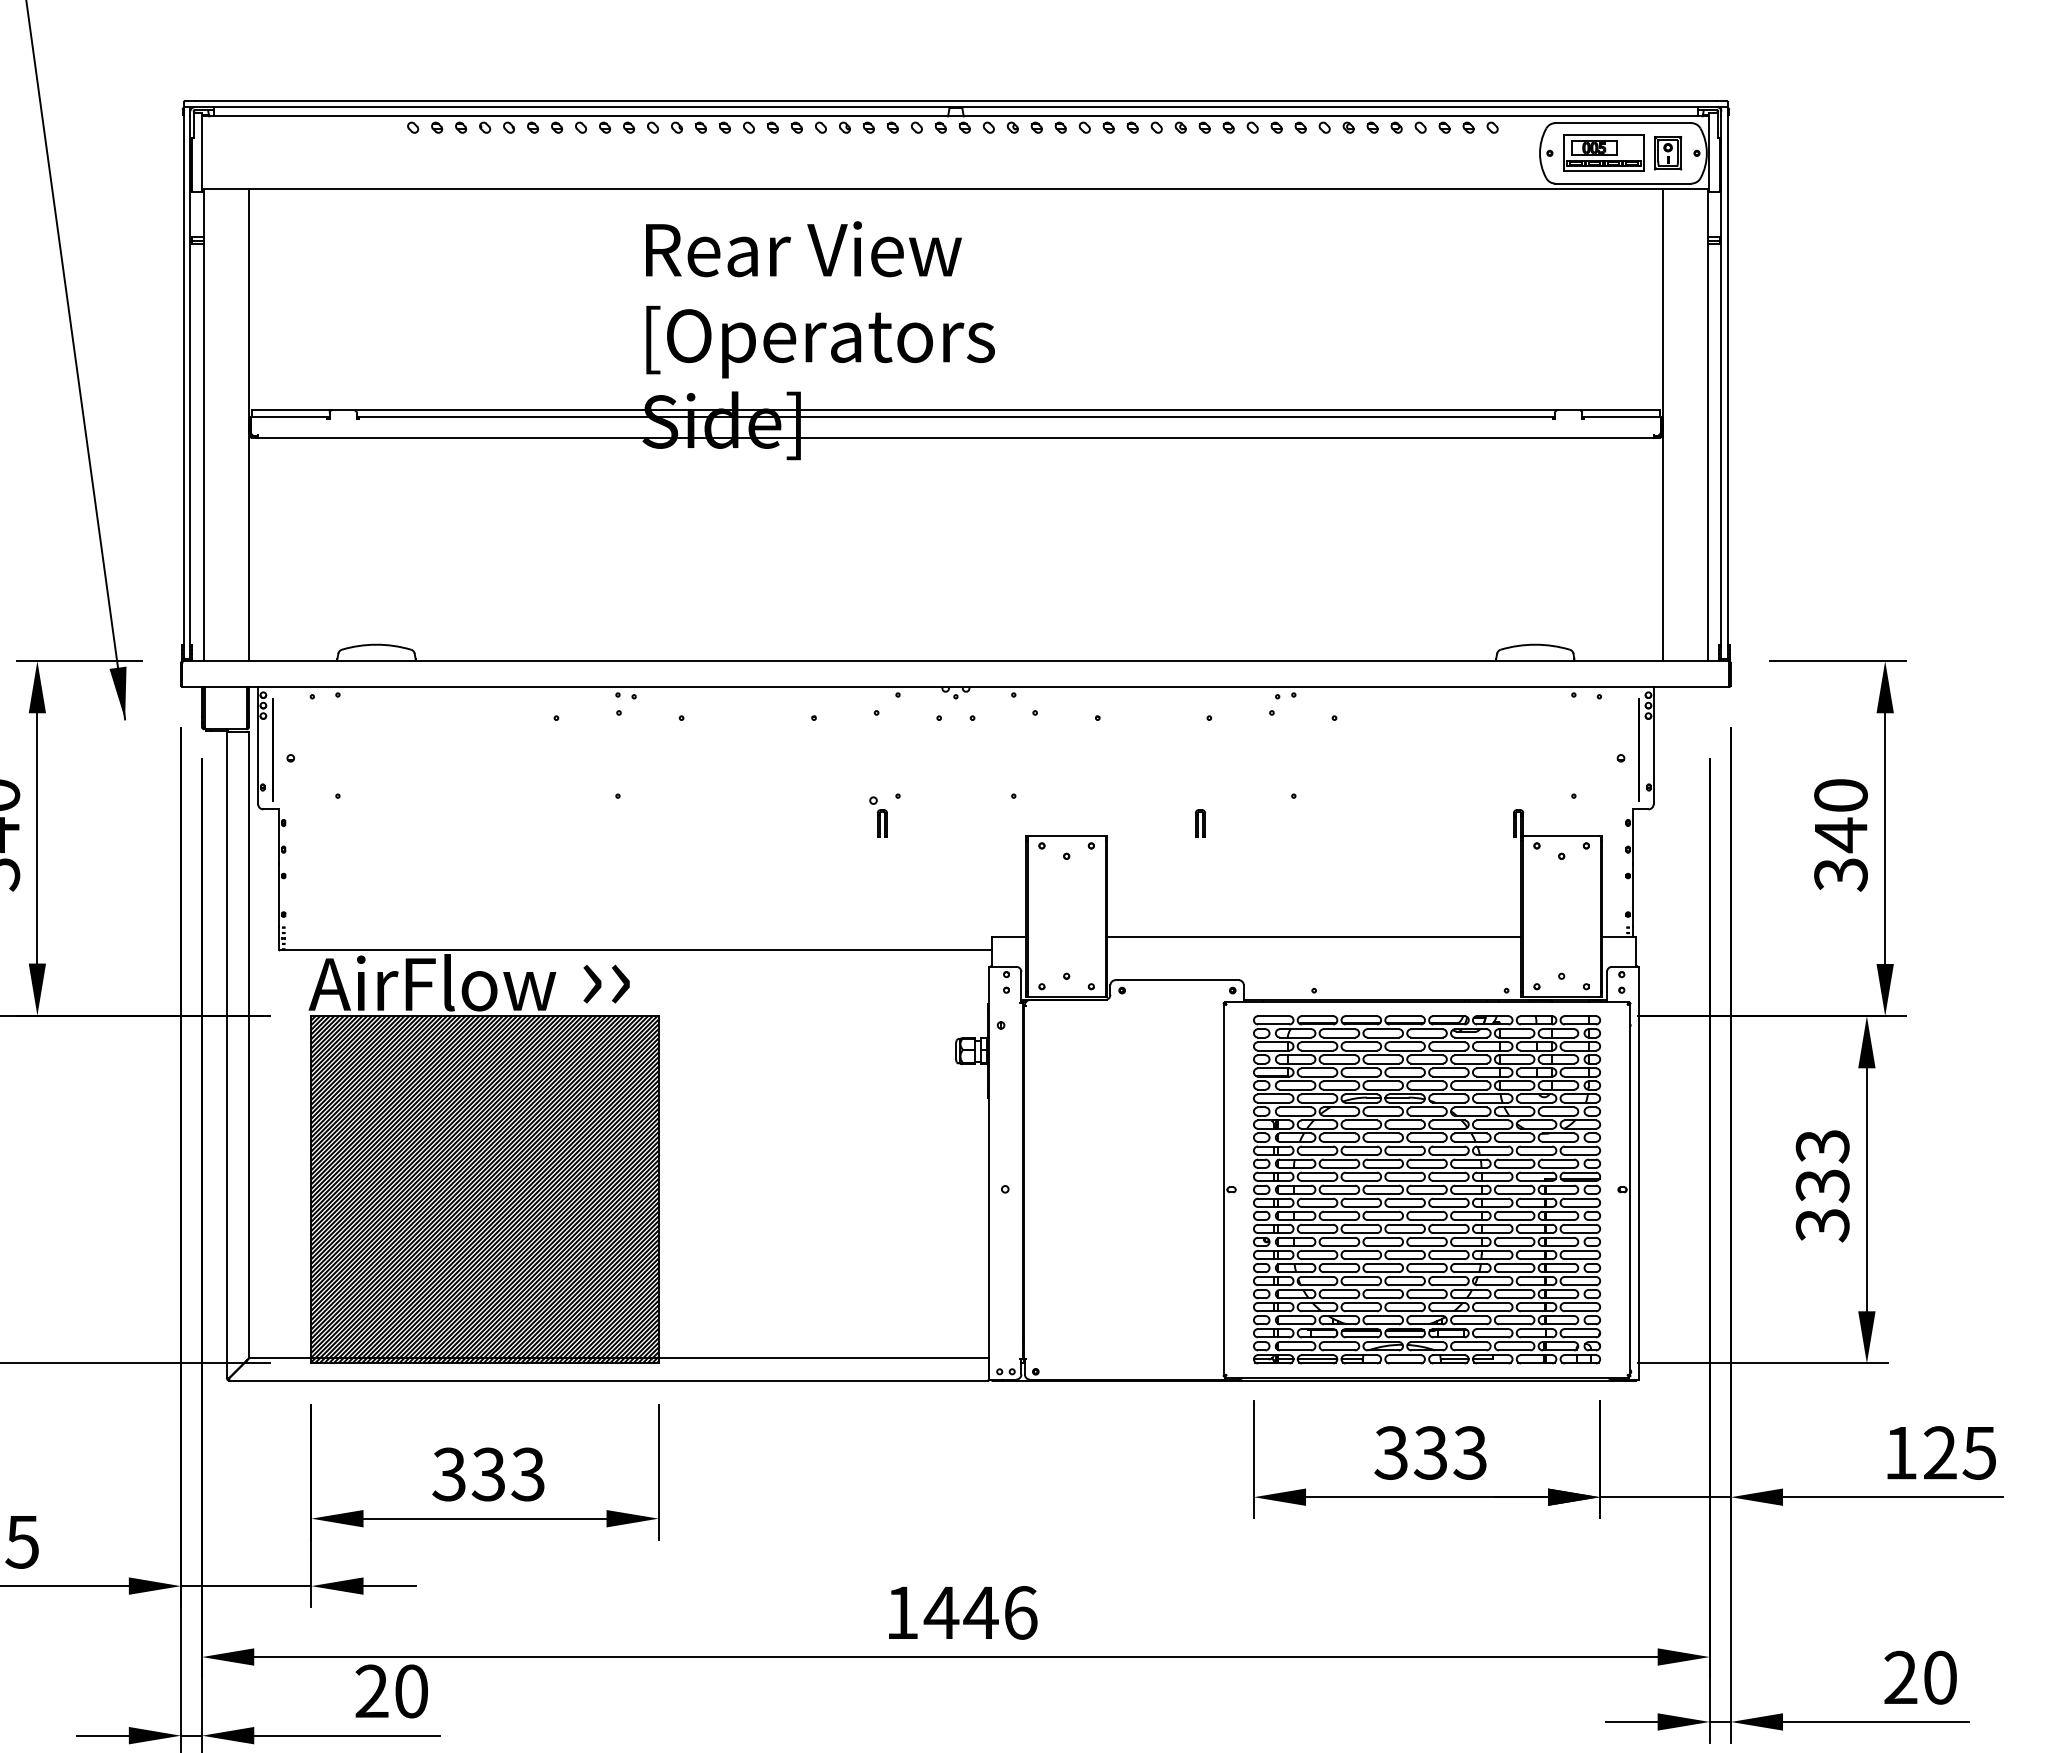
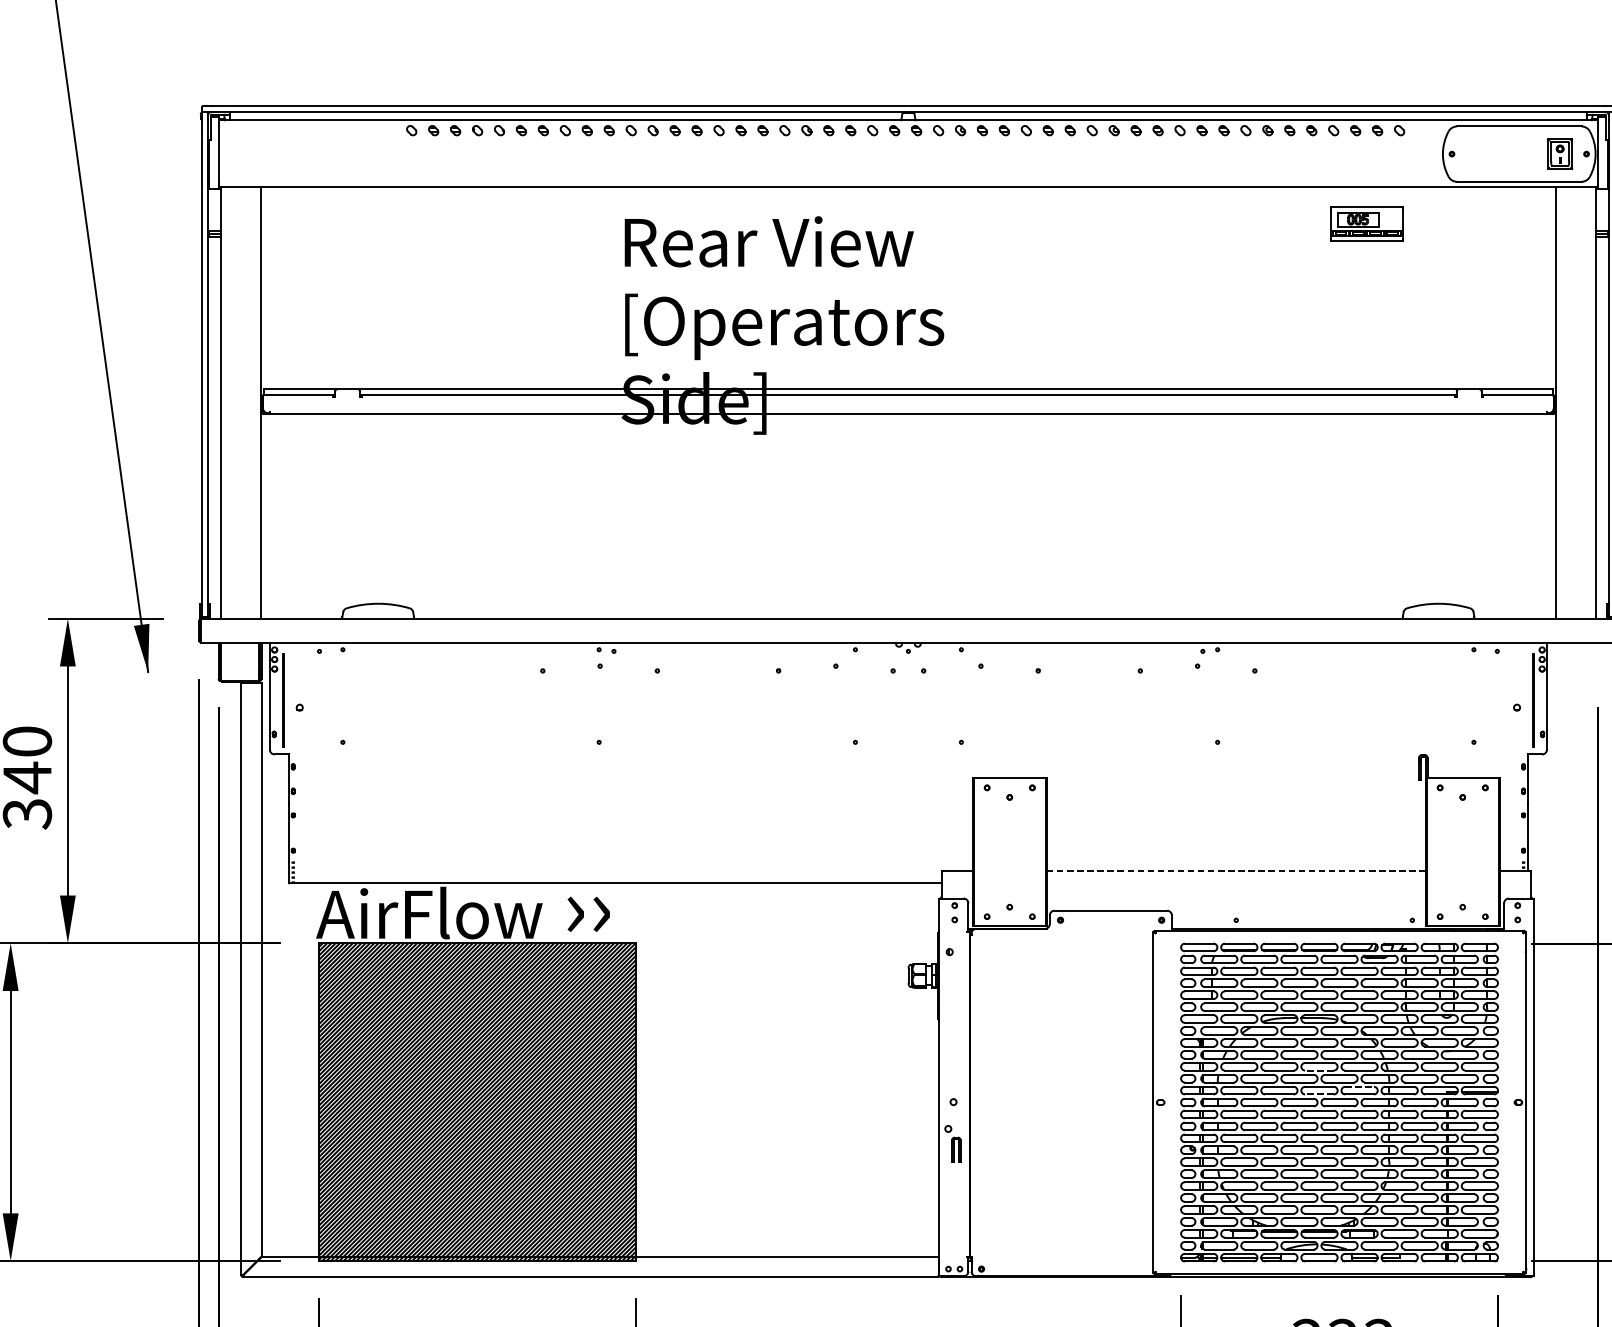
part: (1603, 152) -> (1366, 223), moved
part: (878, 816) -> (952, 1143), moved
part: (1200, 823) -> (1132, 767), removed
line: (1313, 937) -> (1235, 871), solid -> dashed
line: (1405, 1154) -> (1319, 1070), solid -> dashed
line: (1448, 1172) -> (1359, 1086), solid -> dashed
line: (1405, 1180) -> (1319, 1094), solid -> dashed

